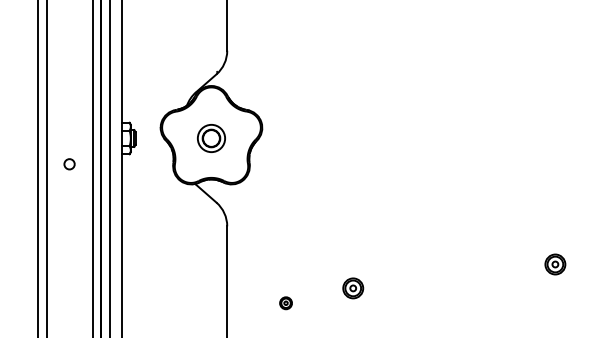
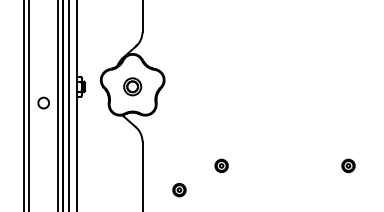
circle: (69, 163) -> (43, 102), size x1.67
part: (353, 287) -> (221, 165), moved
part: (286, 303) -> (179, 190), size x1.67

